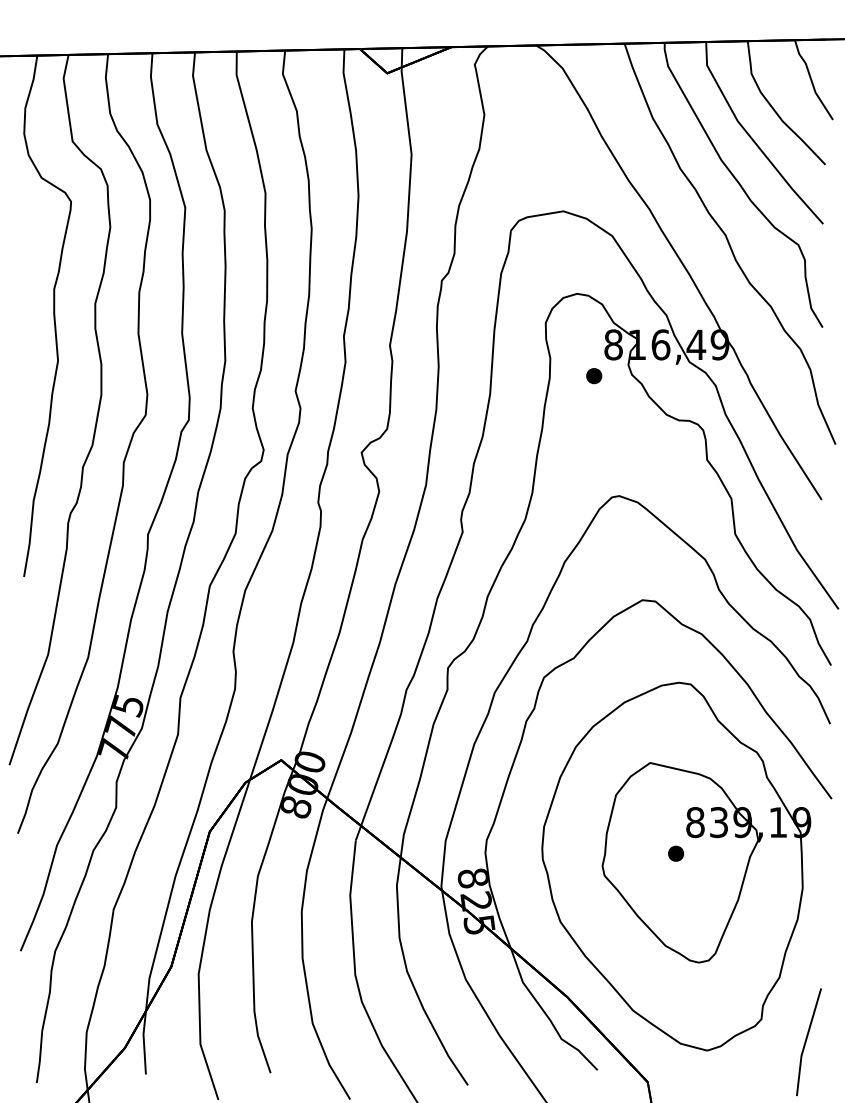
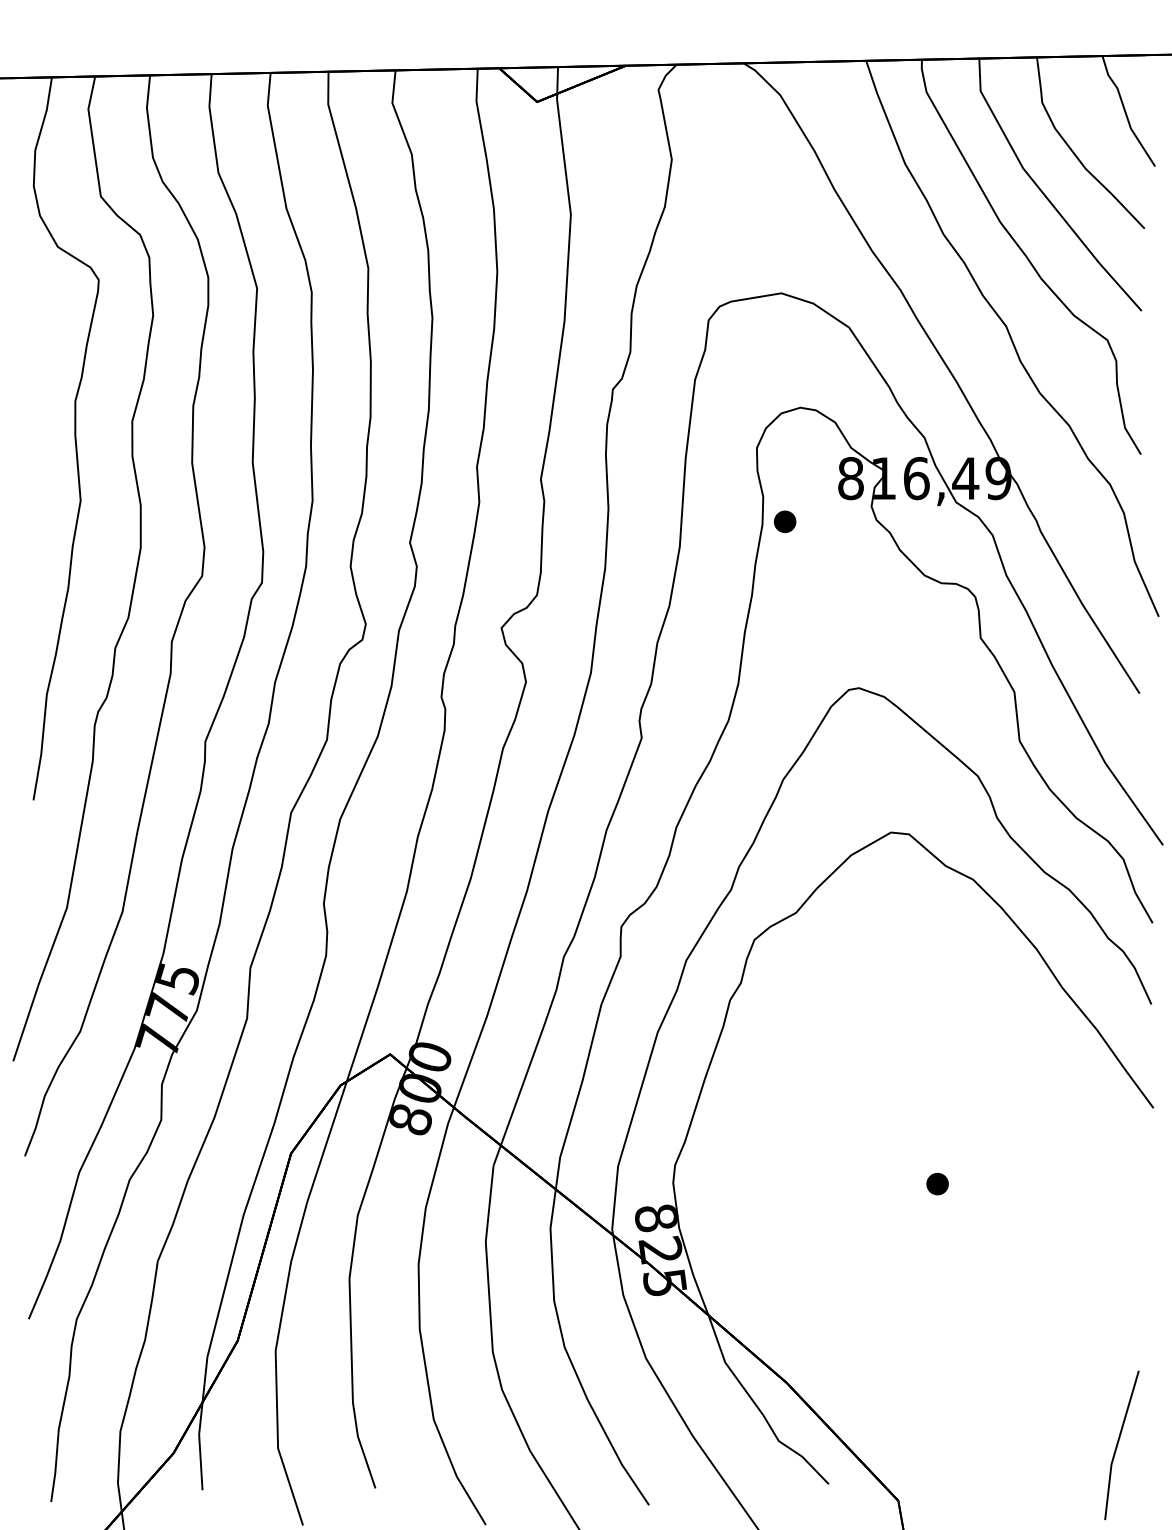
part: (594, 375) -> (785, 521), moved
part: (676, 866) -> (937, 1201), removed

